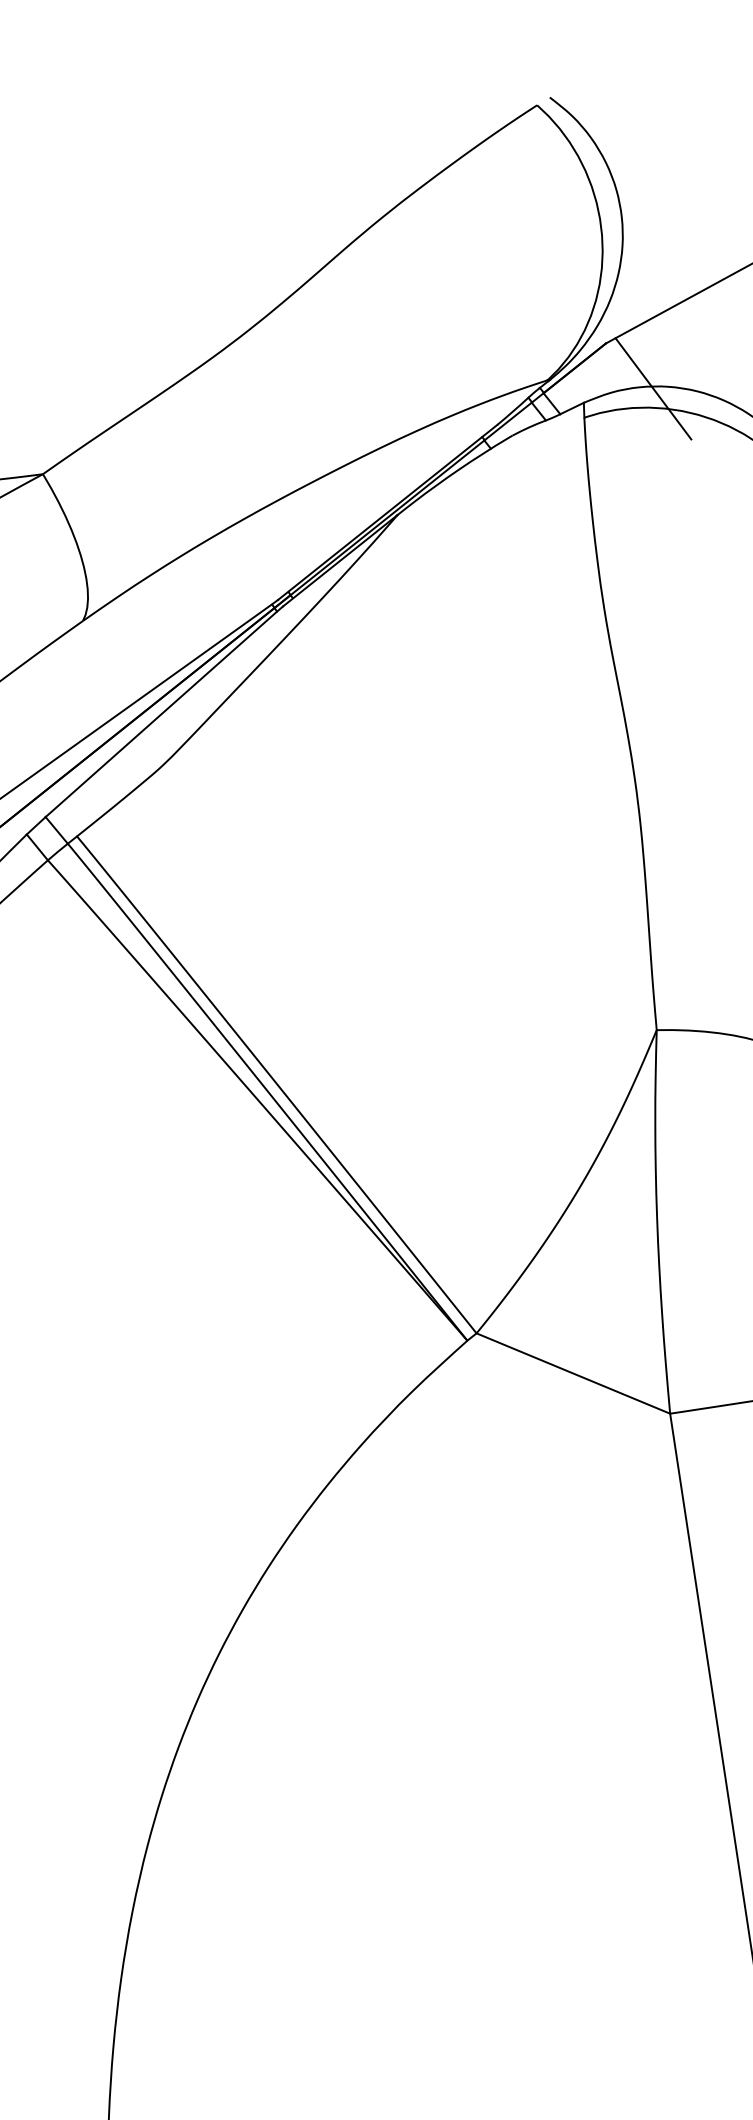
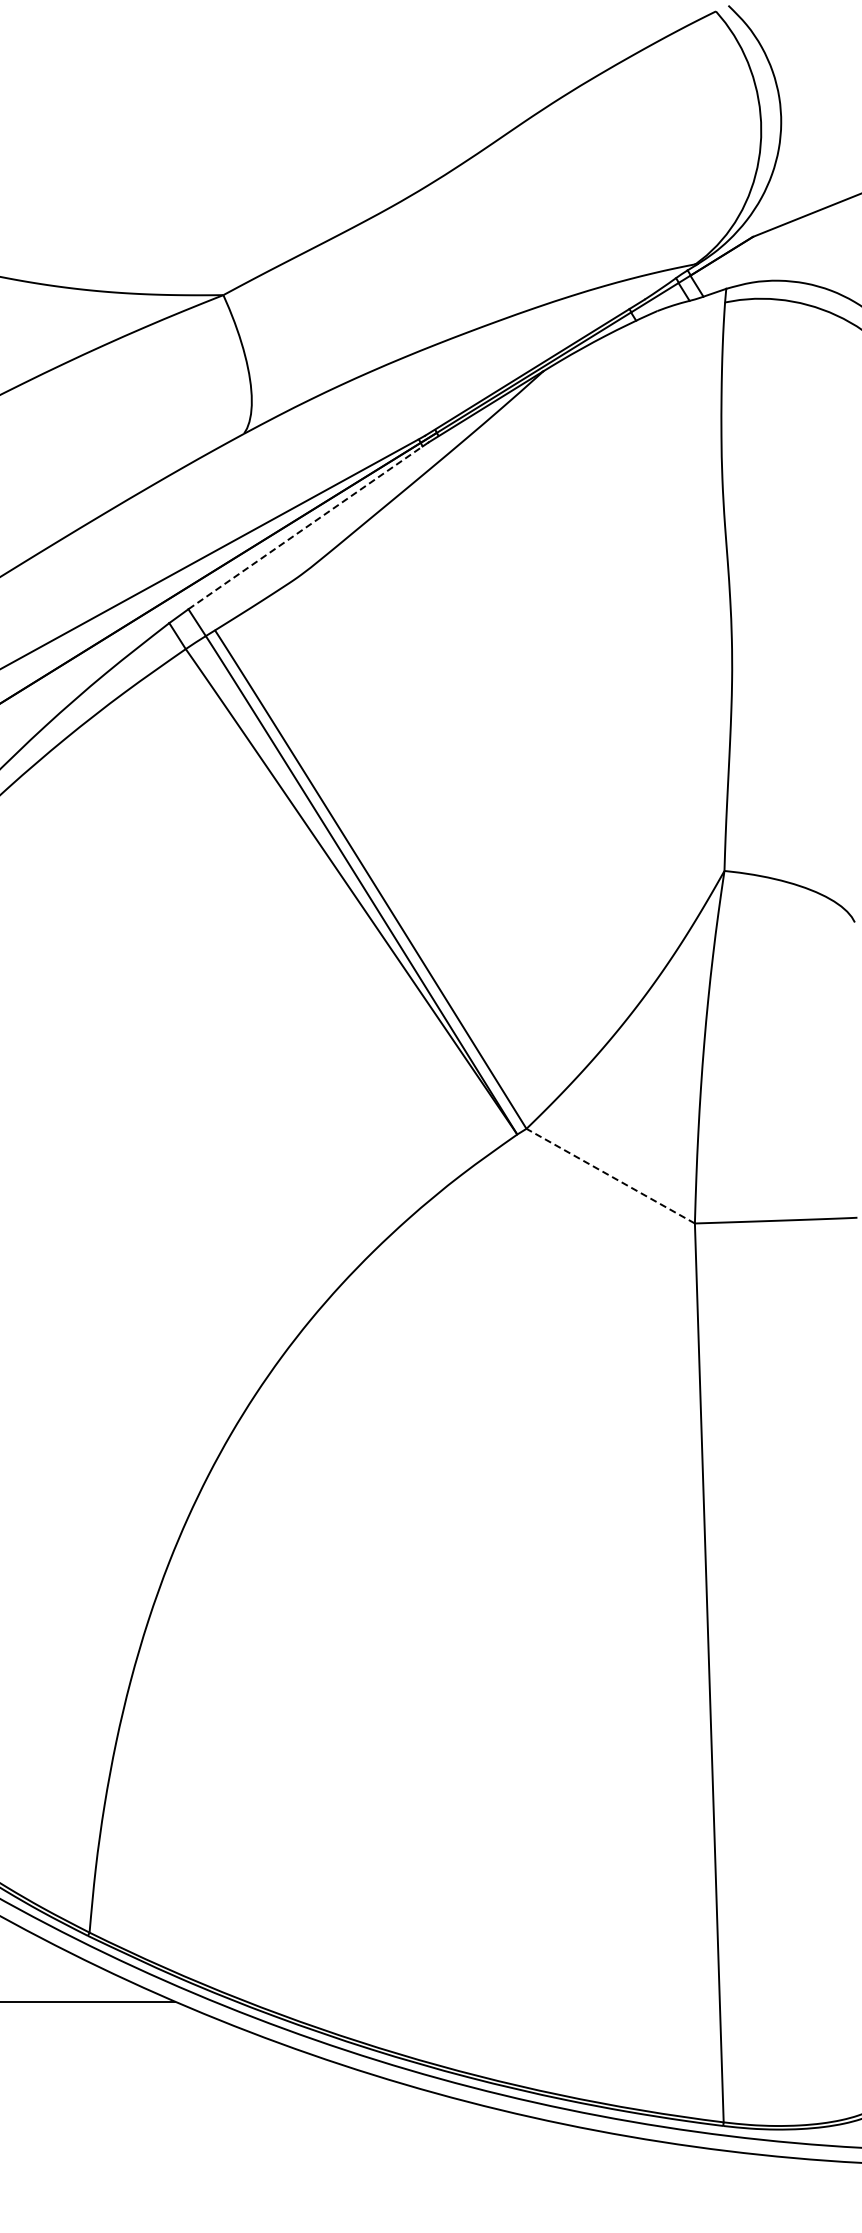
line: (653, 388) -> (791, 283), removed
line: (161, 713) -> (305, 527), solid -> dashed
line: (573, 1373) -> (610, 1176), solid -> dashed

